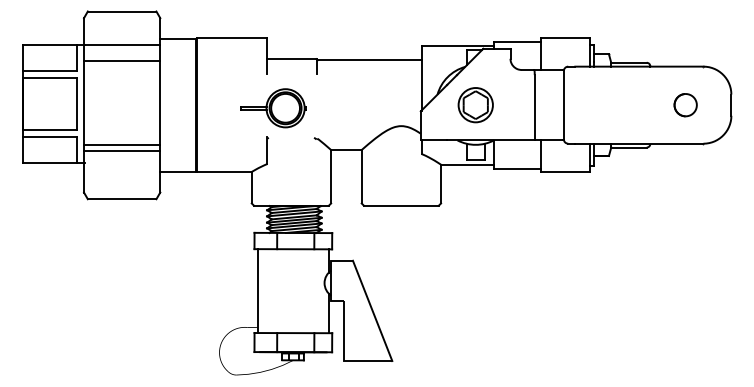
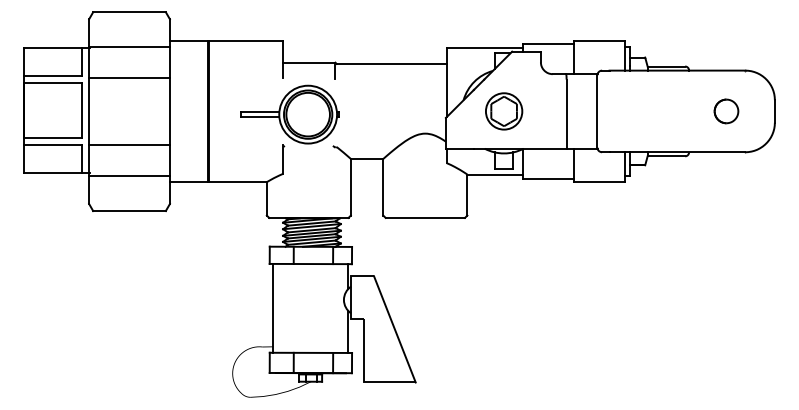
line: (122, 60) -> (129, 77), moved
part: (273, 108) -> (289, 114), size x1.43
line: (122, 145) -> (129, 176), moved
line: (122, 150) -> (129, 144), moved

